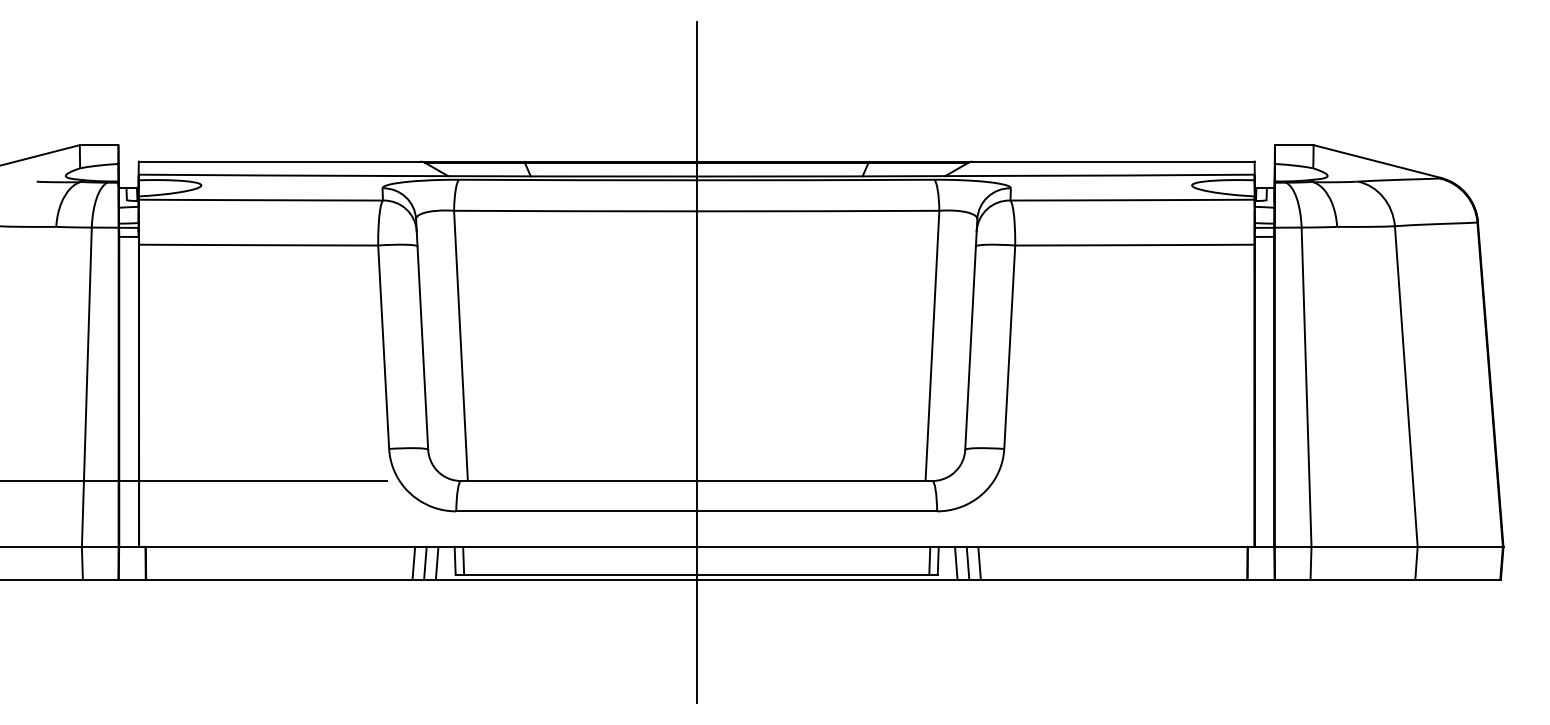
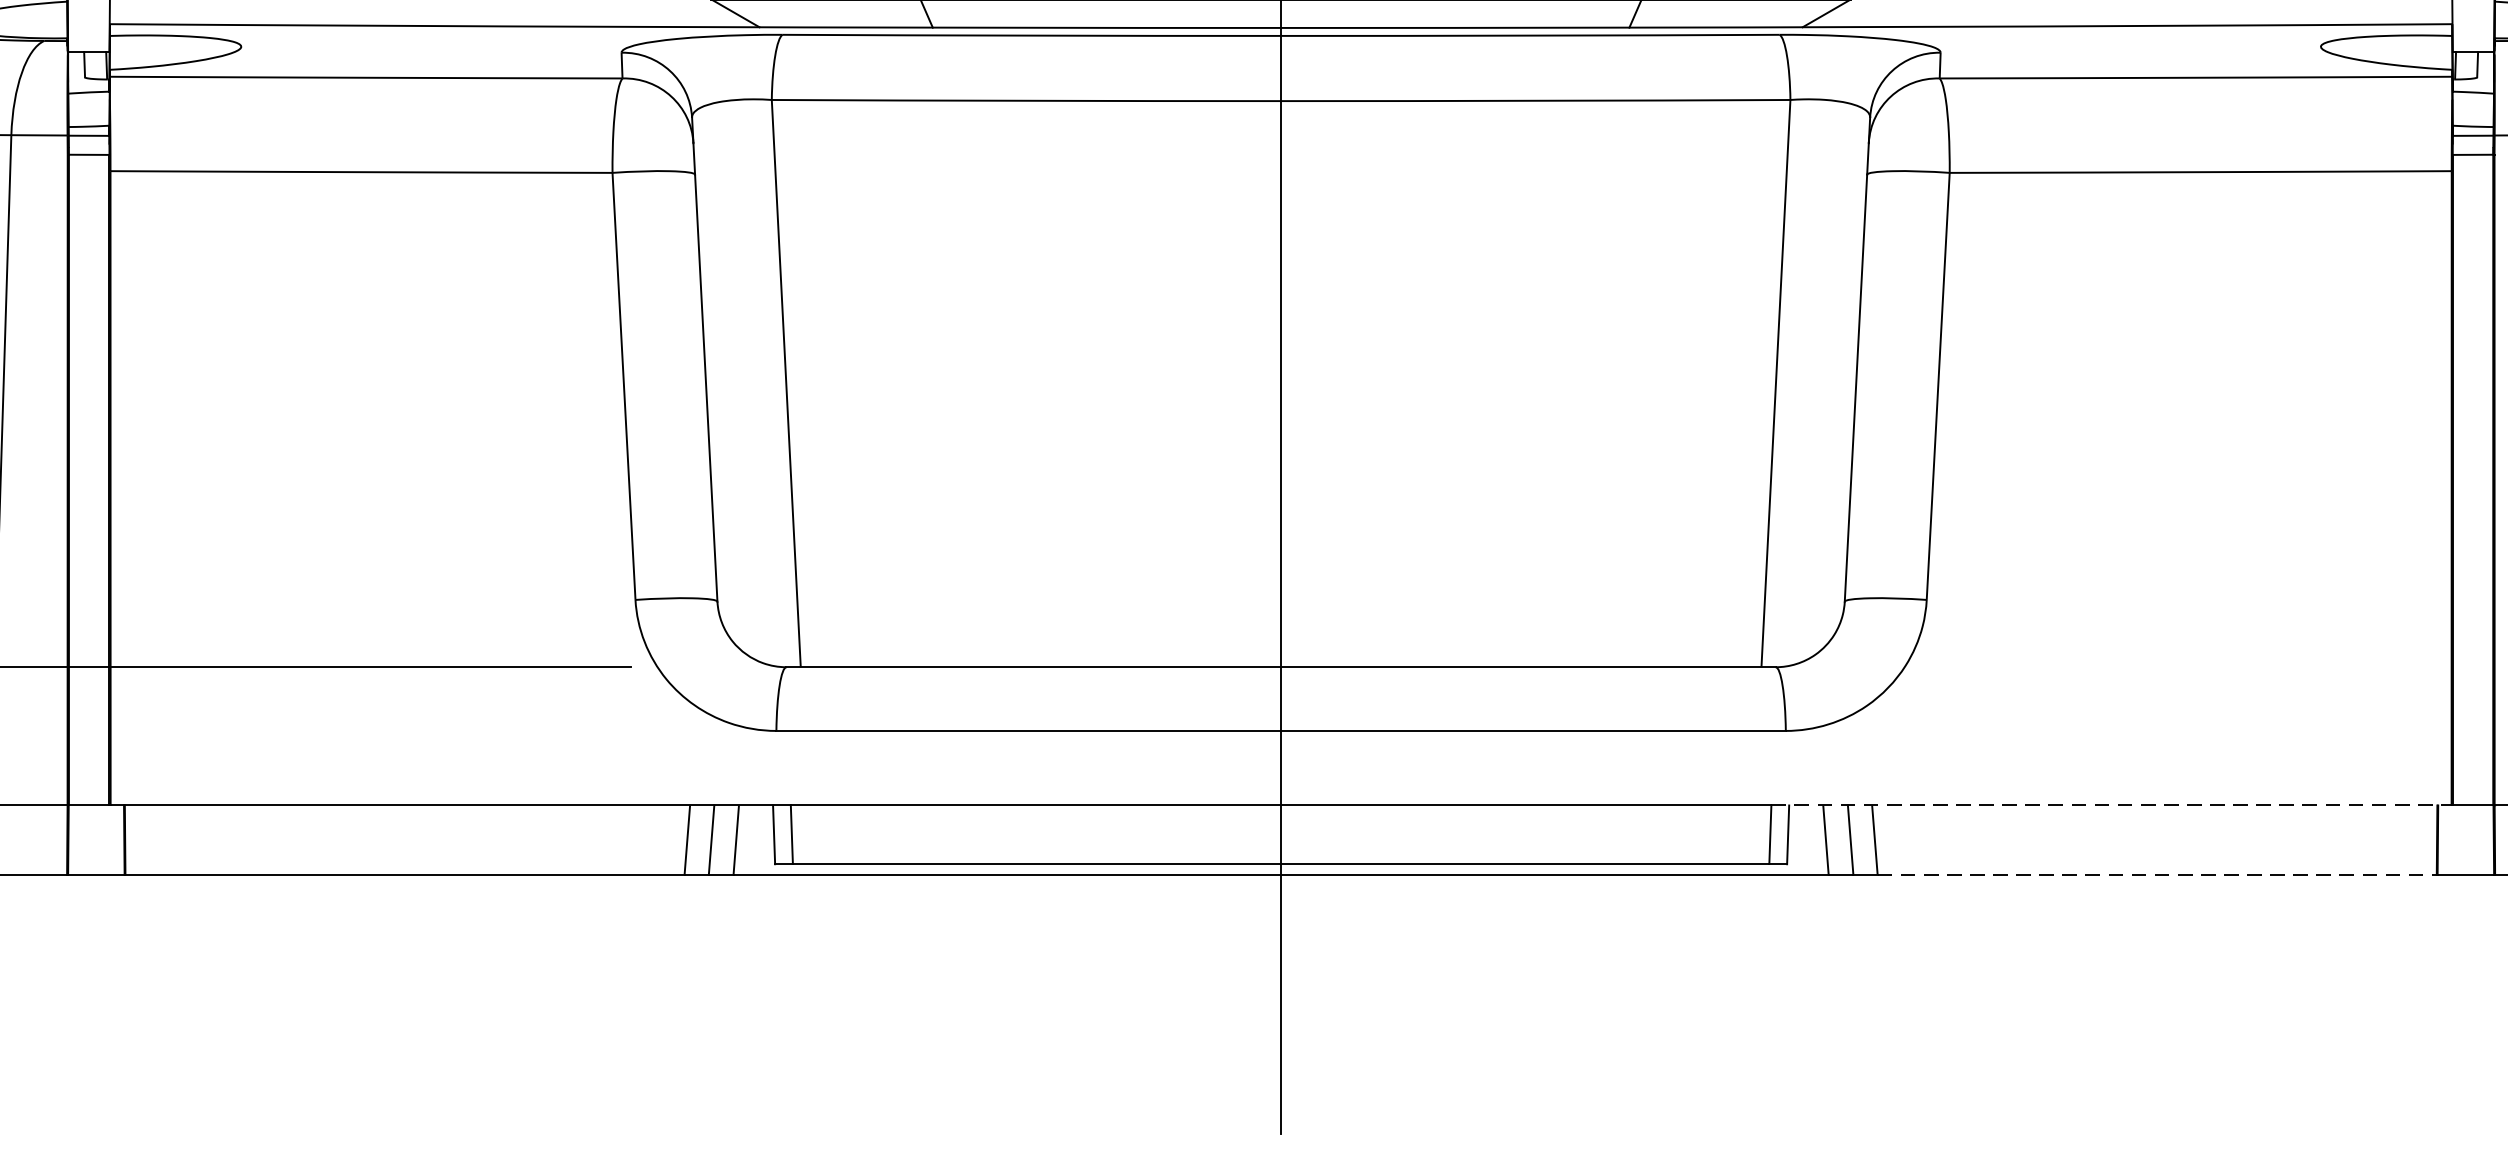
line: (1092, 546) -> (2111, 804), solid -> dashed
line: (1114, 579) -> (2158, 873), solid -> dashed

